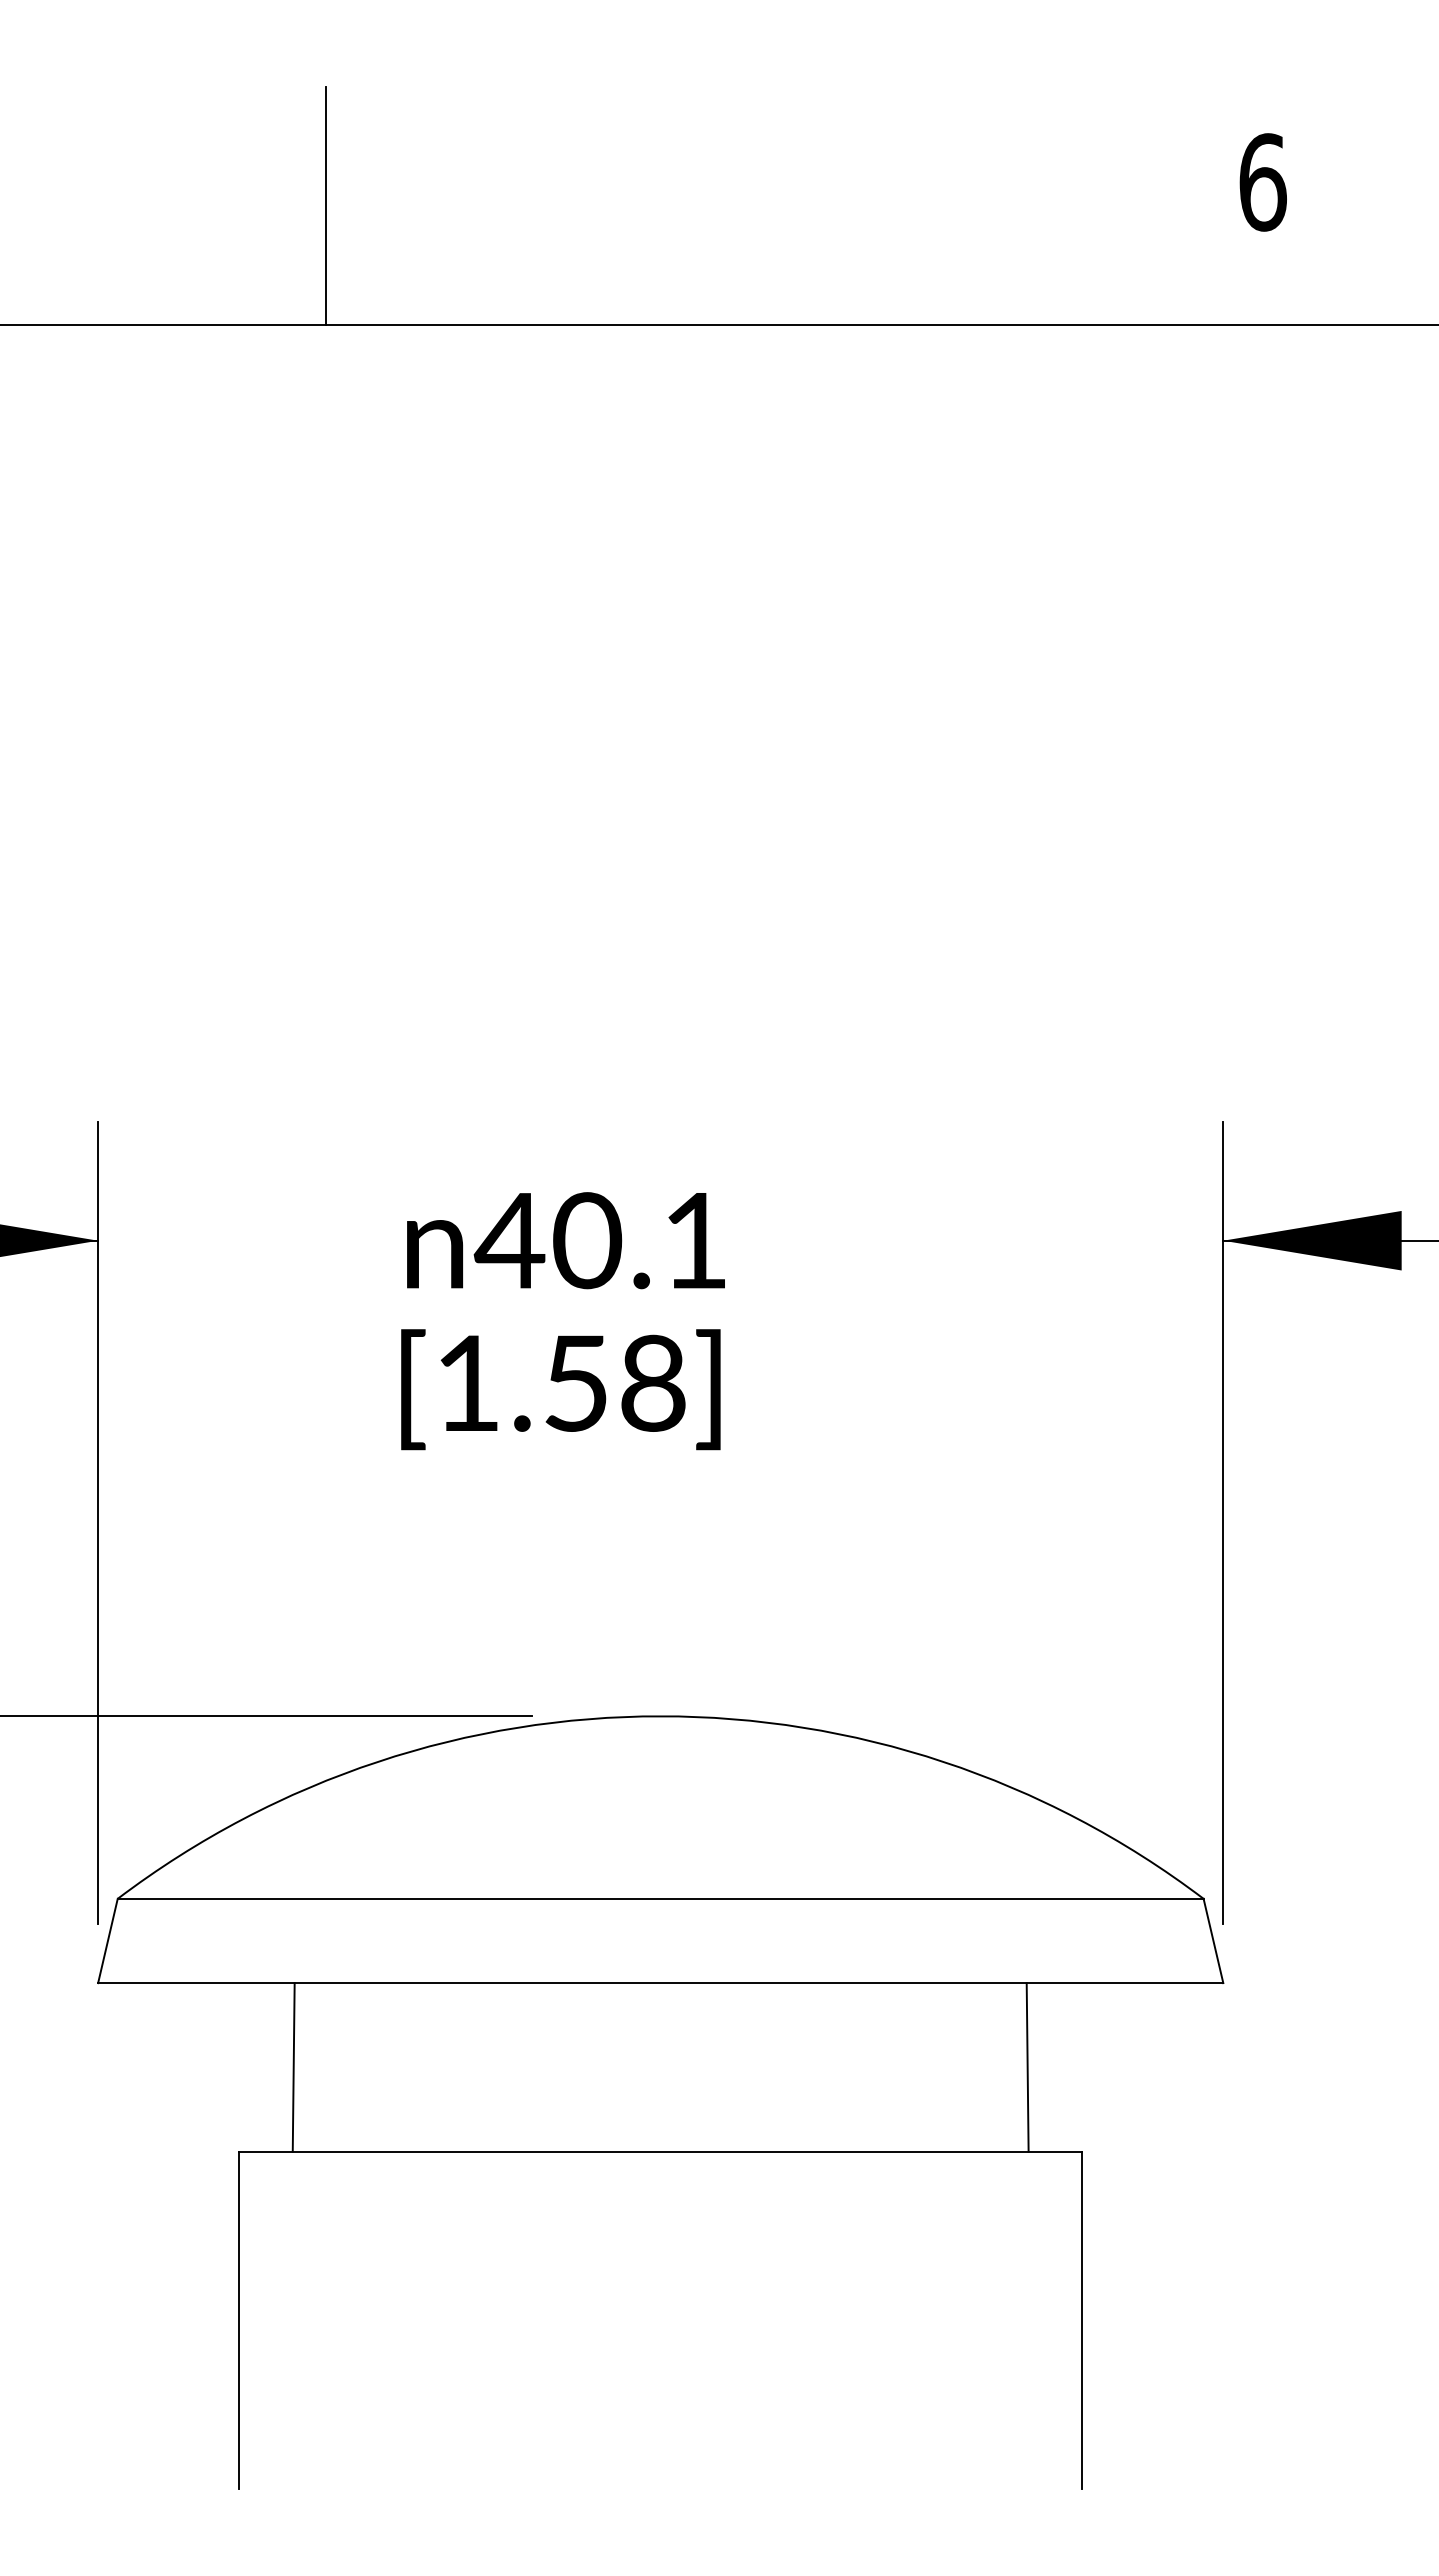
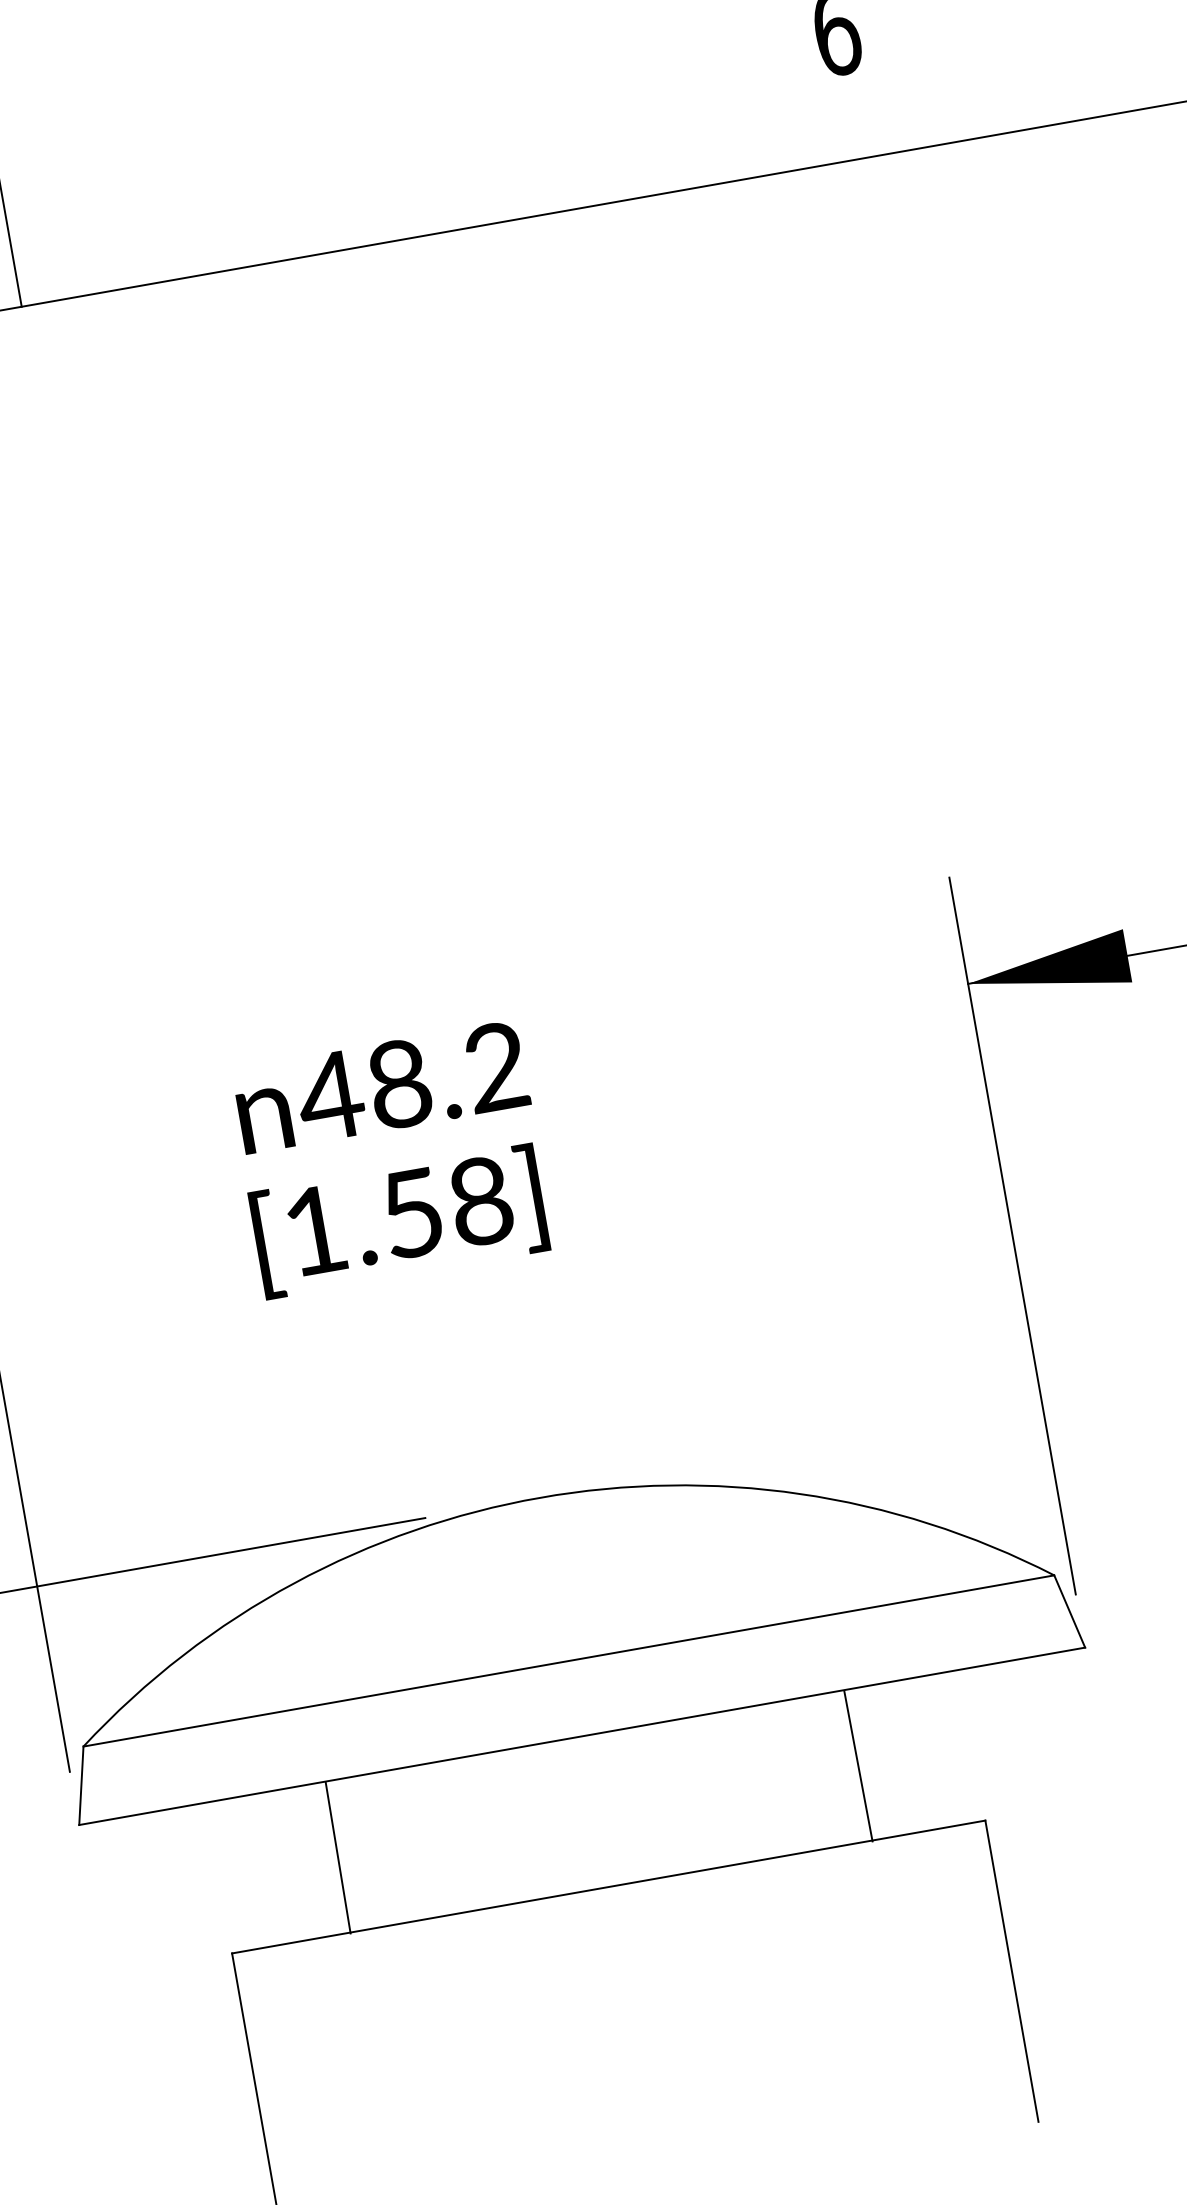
text: (640, 1240) -> (447, 1075), 40.1 -> 48.2
line: (293, 2067) -> (337, 1858), moved
line: (1027, 2067) -> (858, 1766), moved

